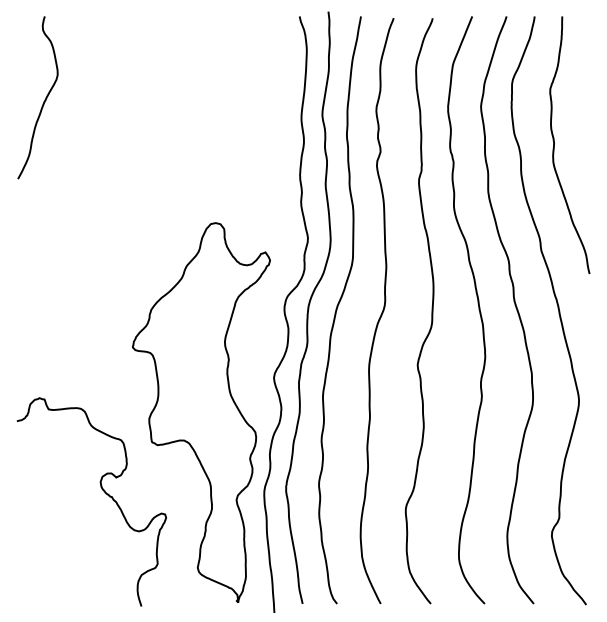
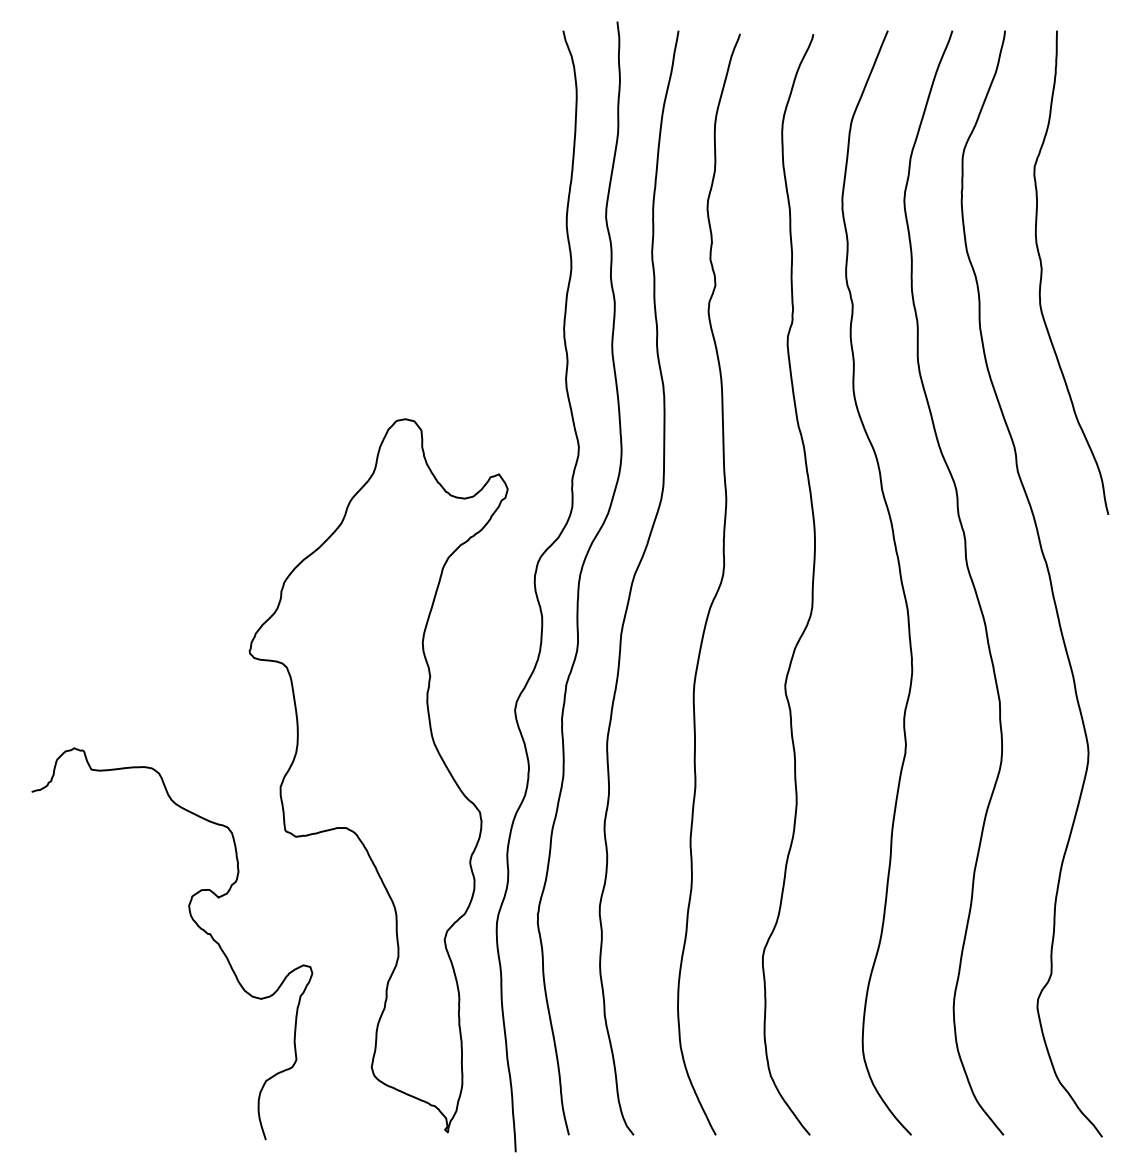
curve: (43, 101) -> (81, 190), removed

